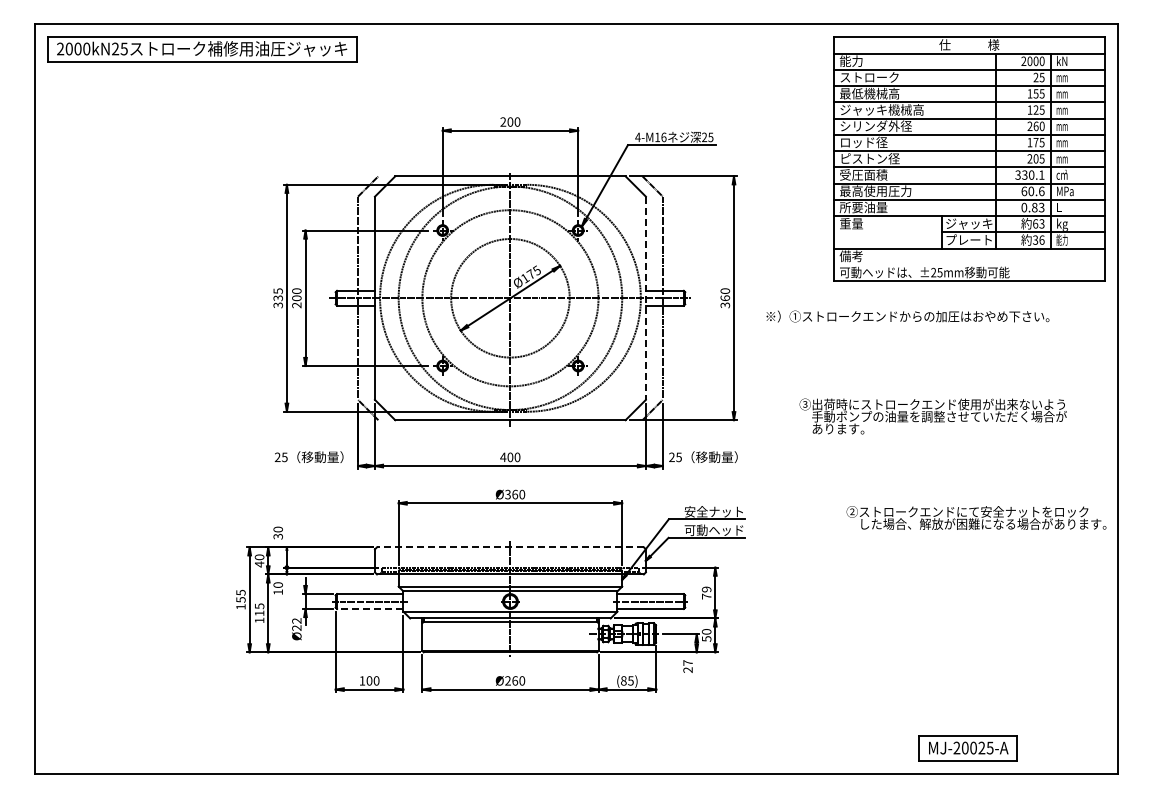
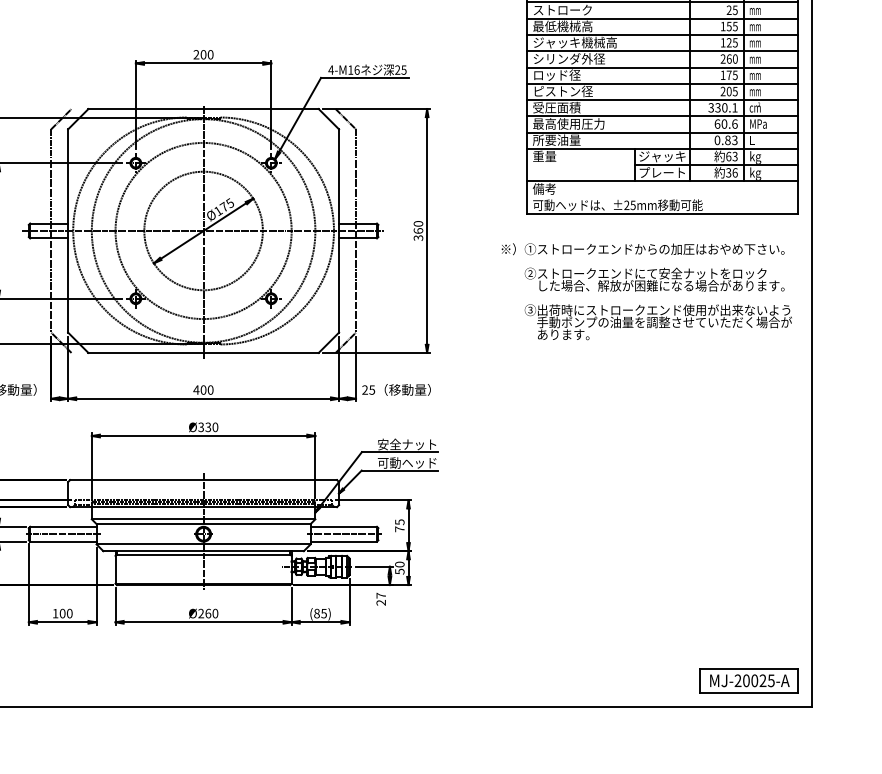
text: (1062, 240) -> (755, 173), 能力 -> kg
line: (645, 298) -> (338, 231), dashed -> solid
text: (907, 316) -> (642, 249), moved
text: (932, 416) -> (657, 322), moved
text: (515, 494) -> (208, 427), Ø360 -> Ø330
text: (976, 517) -> (654, 279), moved
line: (509, 547) -> (202, 480), dashed -> solid
text: (706, 589) -> (399, 522), 79 -> 75
line: (369, 608) -> (62, 541), dashed -> solid
part: (967, 748) -> (748, 681), moved

